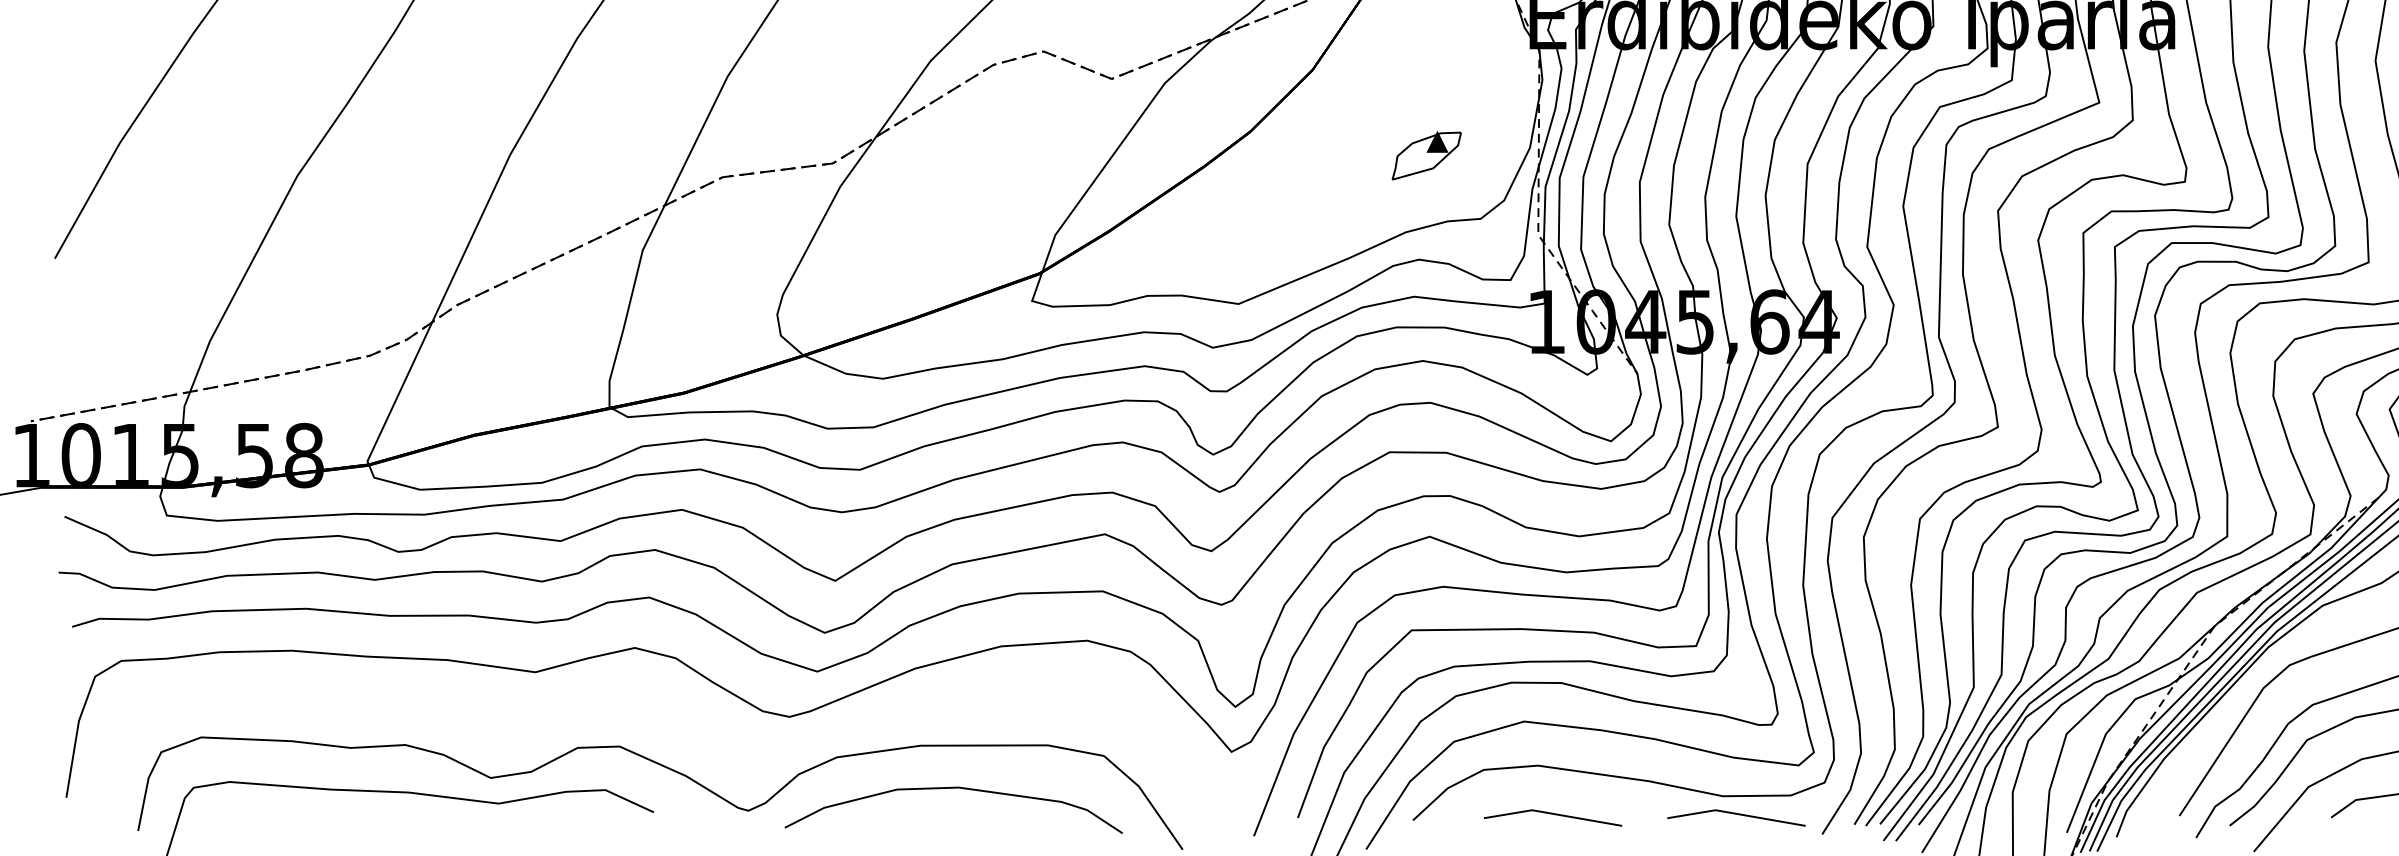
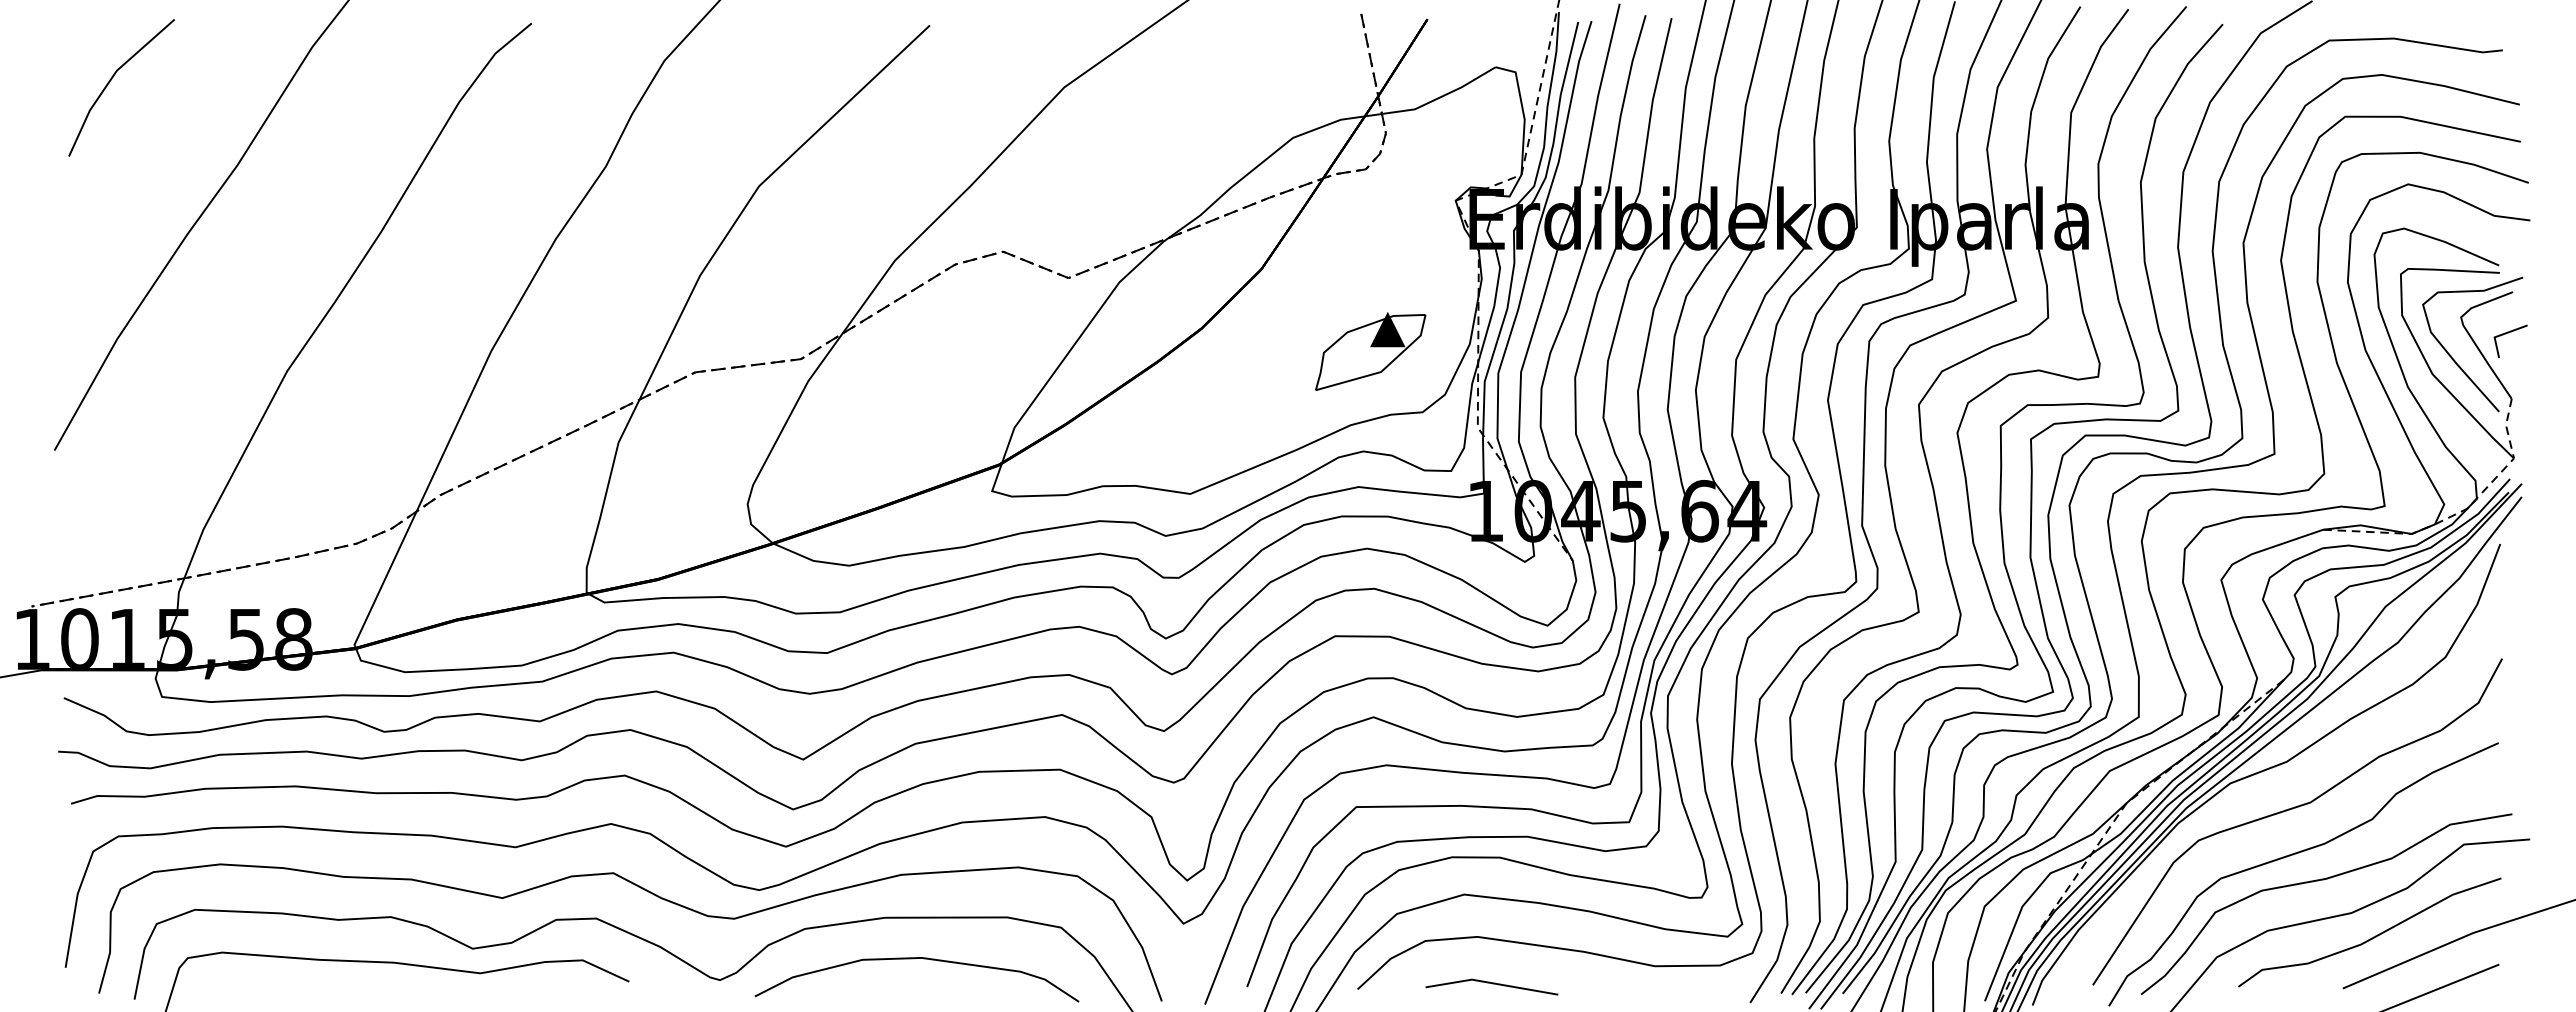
part: (1426, 155) -> (1370, 351), size x1.67
curve: (679, 722) -> (653, 895), added
line: (1737, 815) -> (1668, 984), removed

